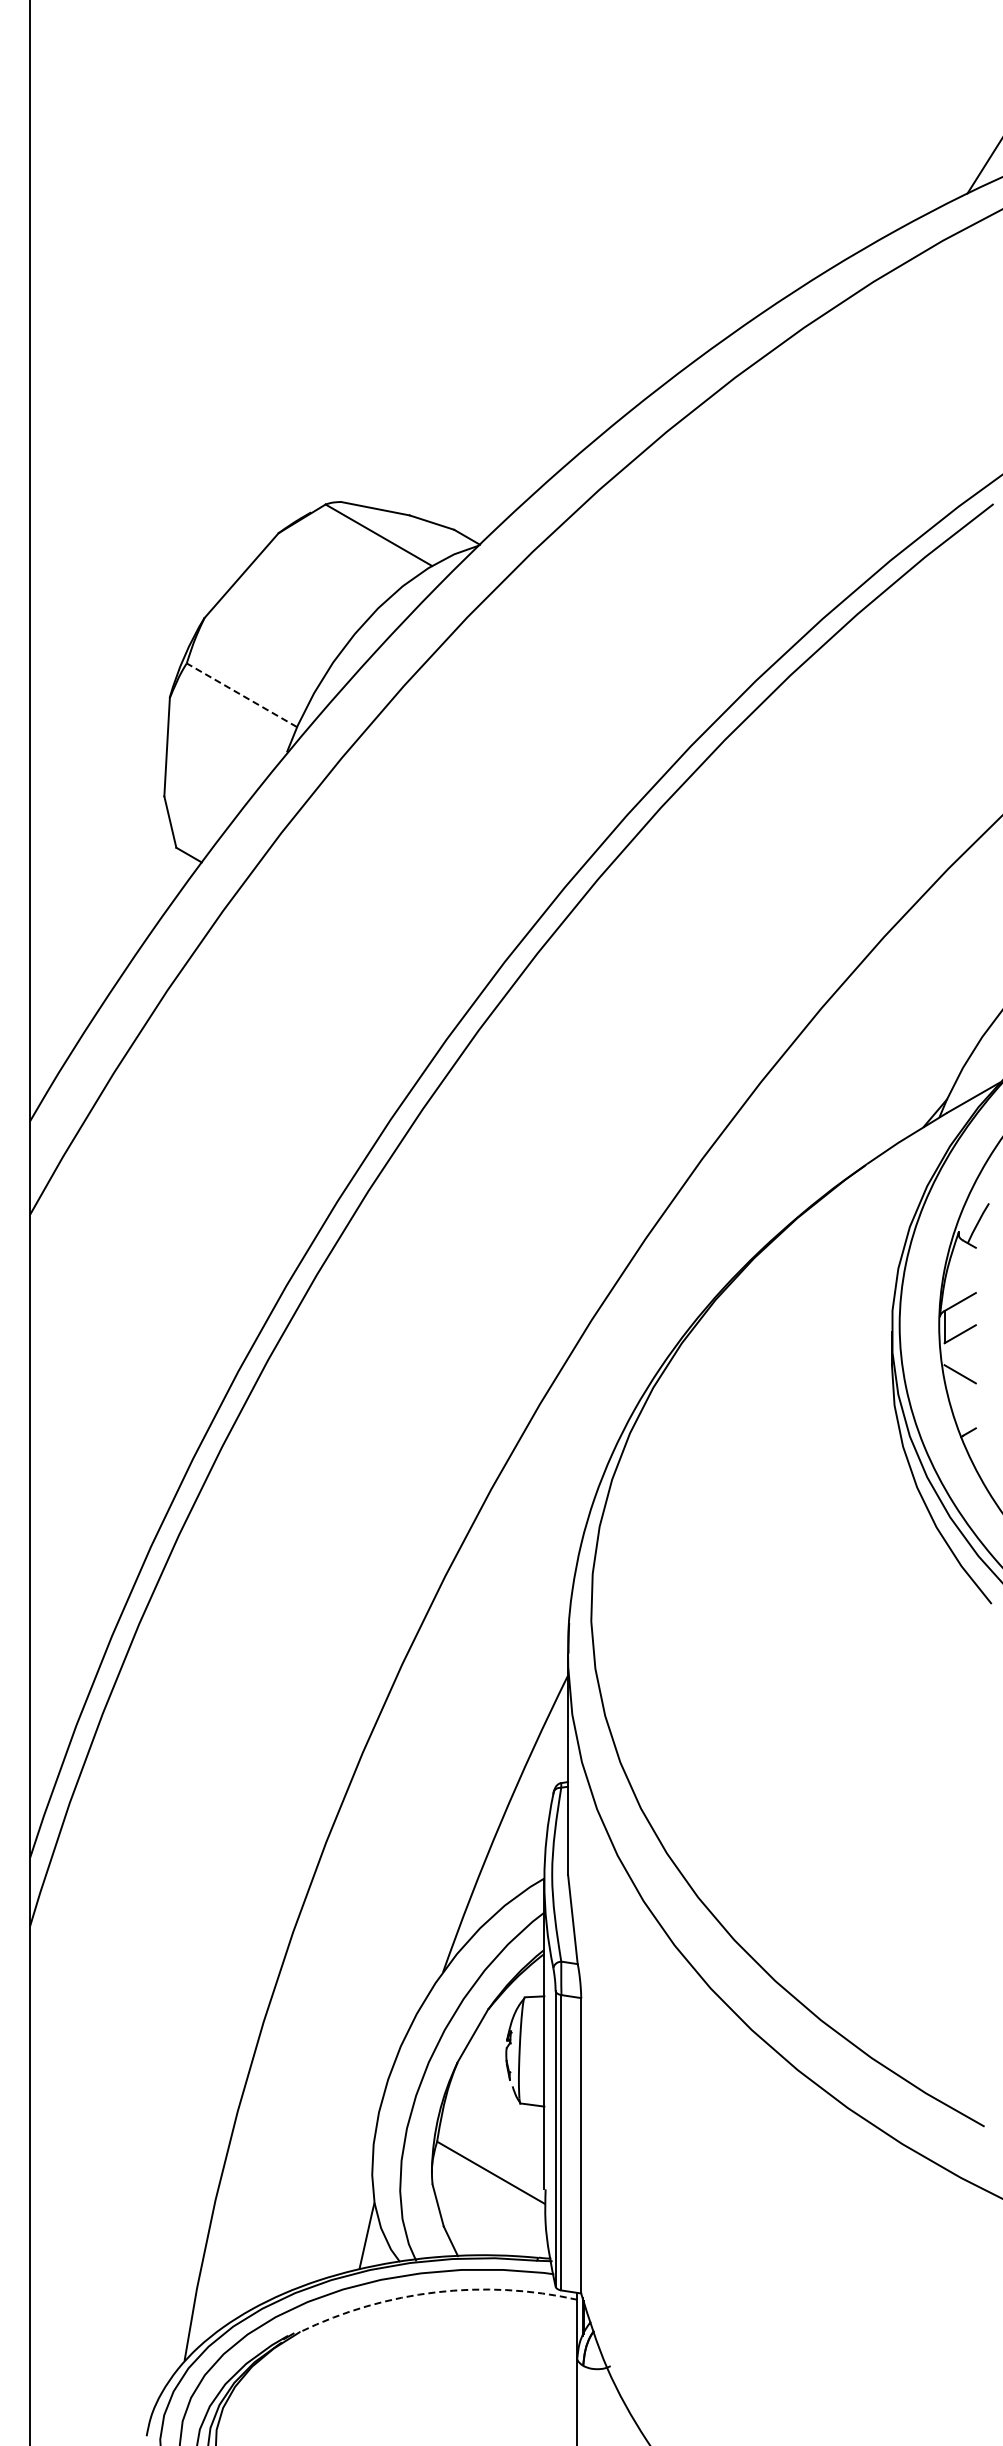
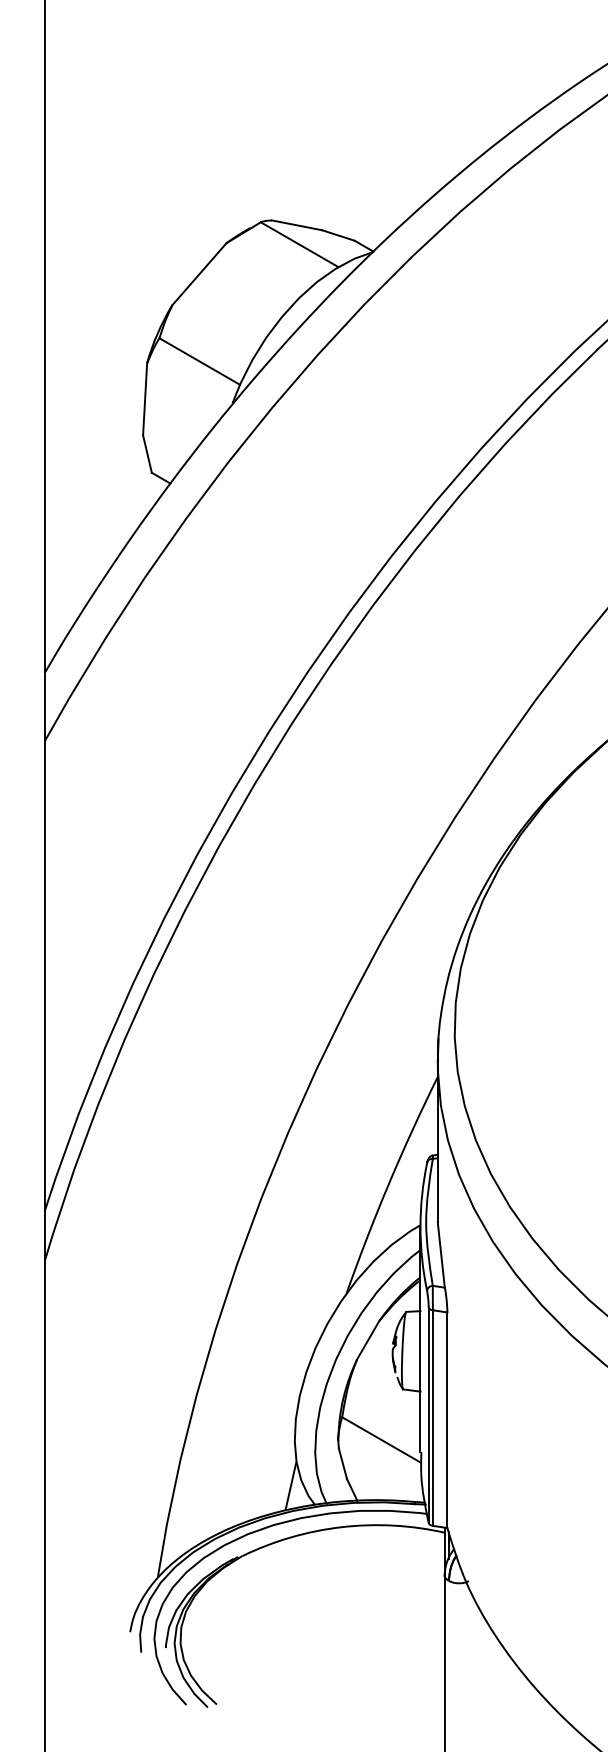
line: (241, 695) -> (199, 361), dashed -> solid
arc: (436, 2292) -> (341, 1527), dashed -> solid

